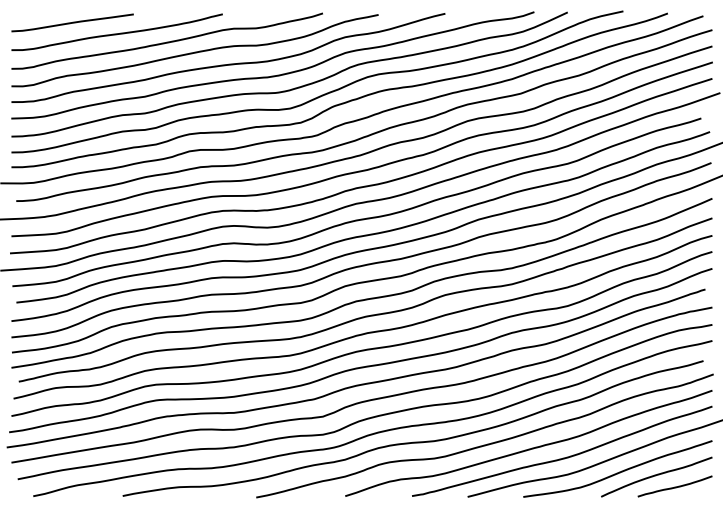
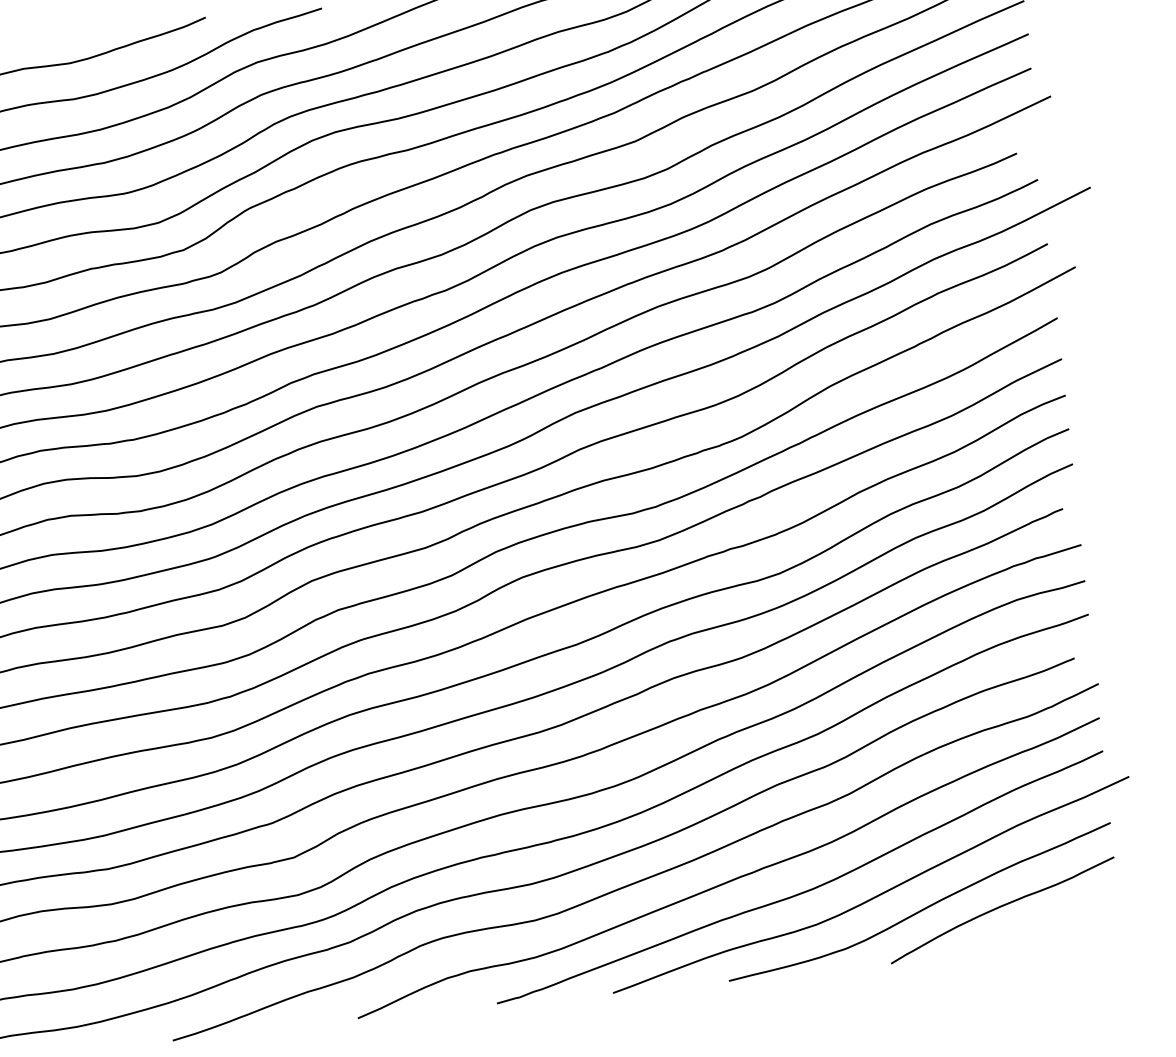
curve: (674, 486) -> (1041, 926), removed

